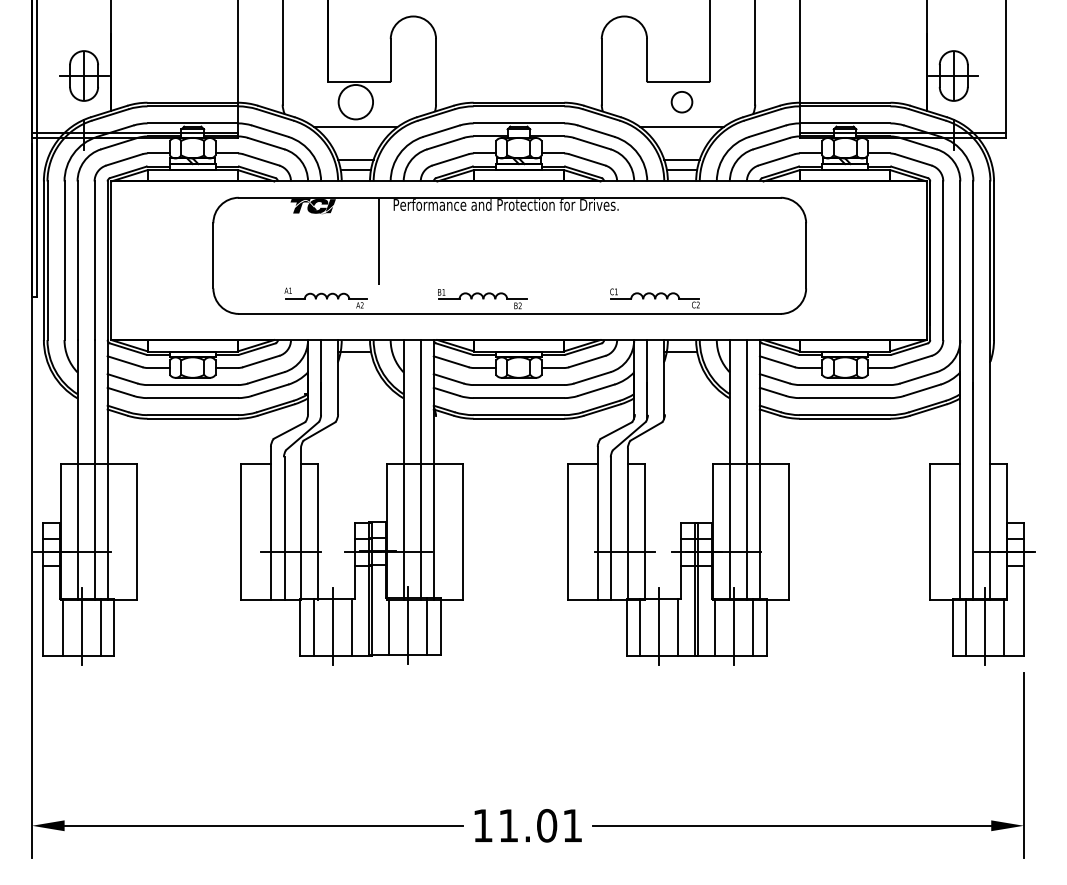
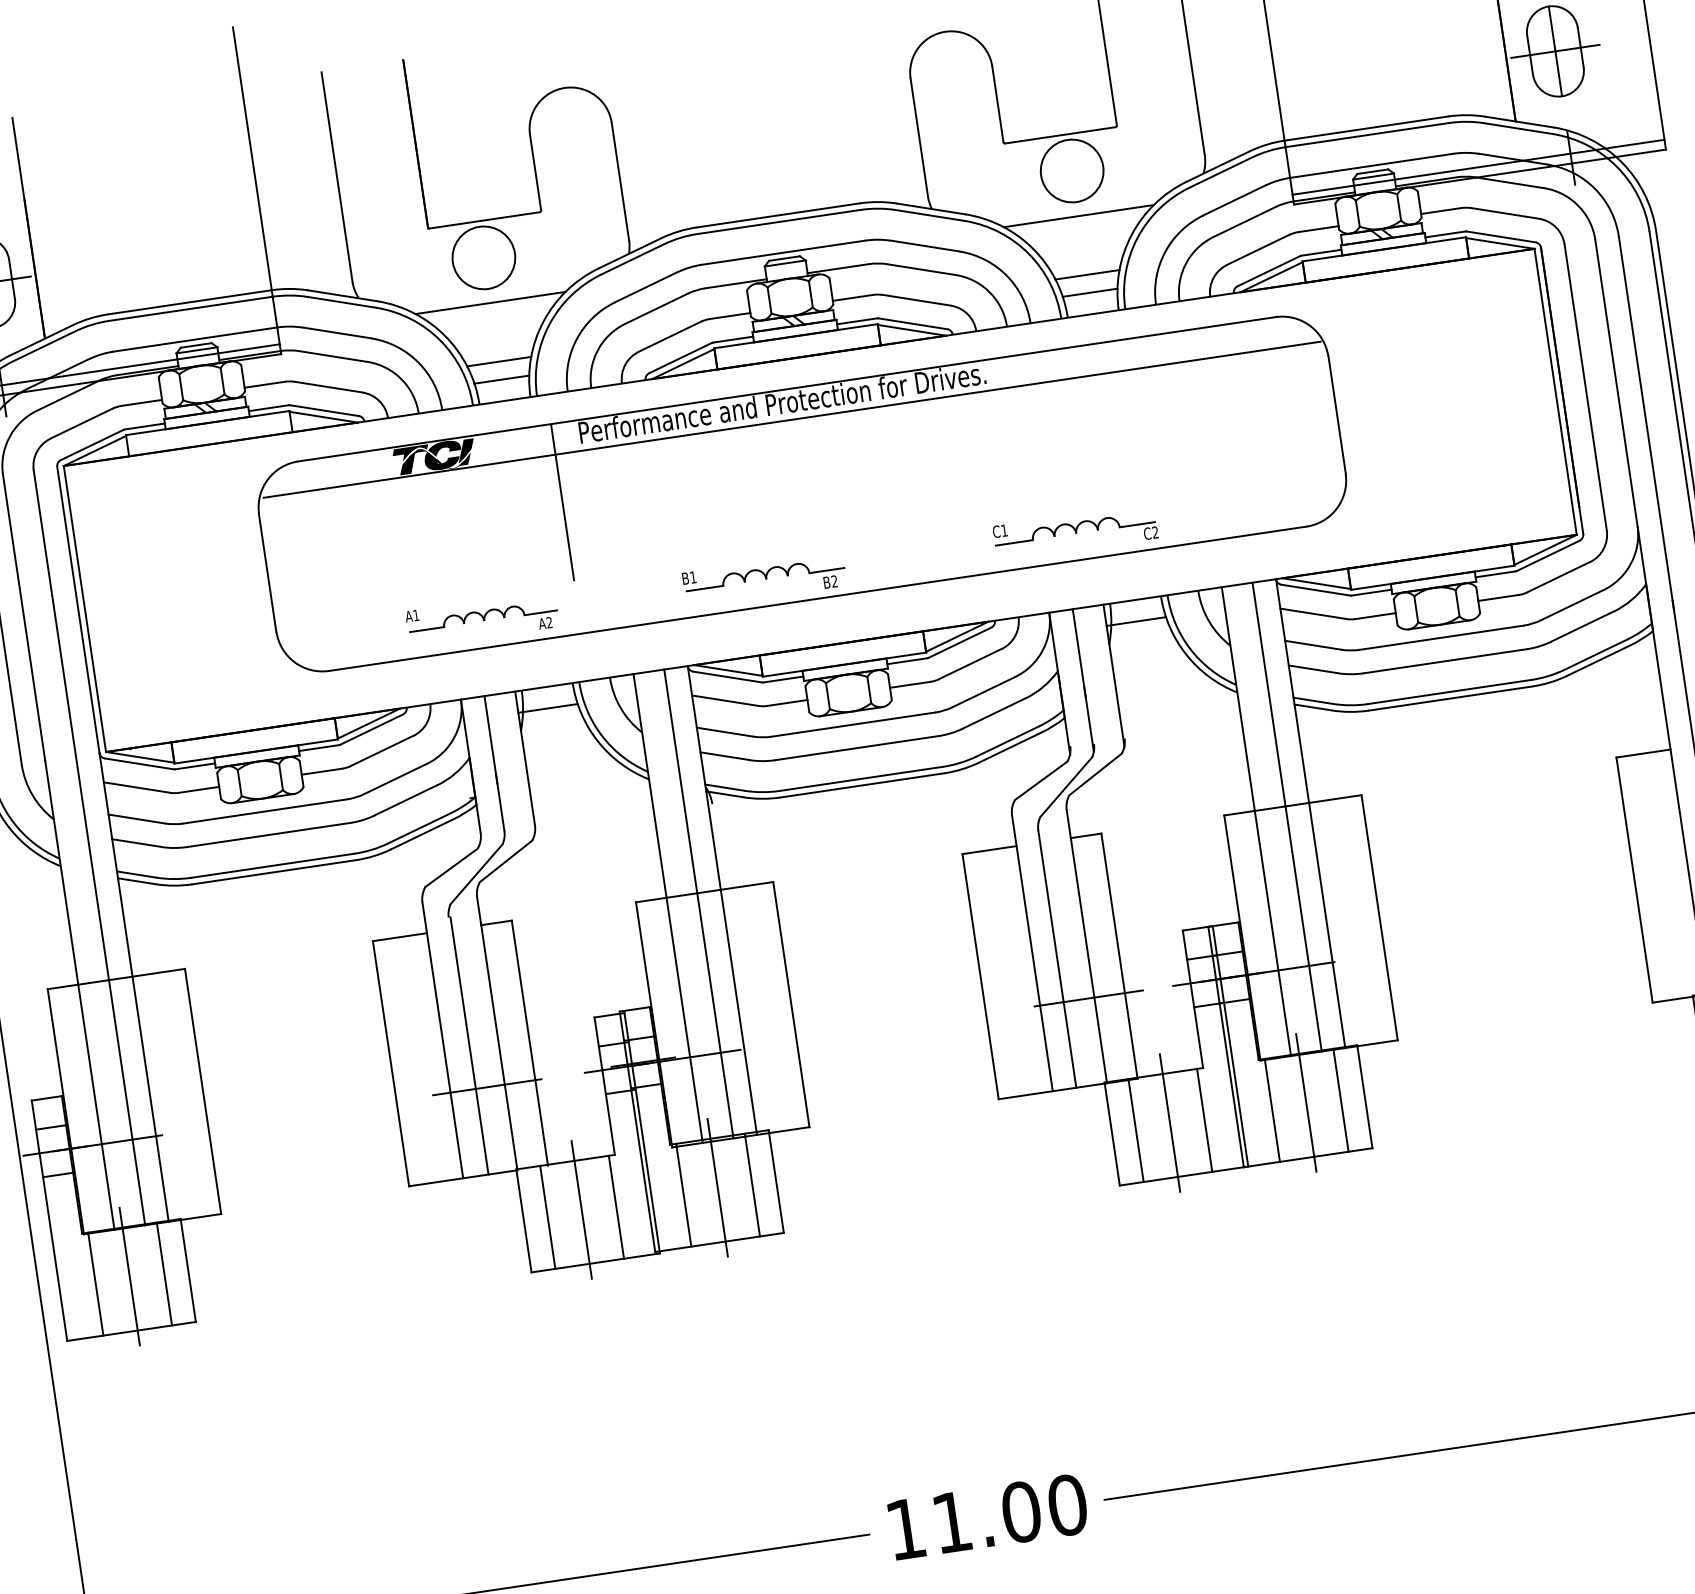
circle: (681, 101) -> (1071, 169), size x1.67
line: (510, 214) -> (792, 419), added
text: (572, 825) -> (1067, 1504), 11.01 -> 11.00

